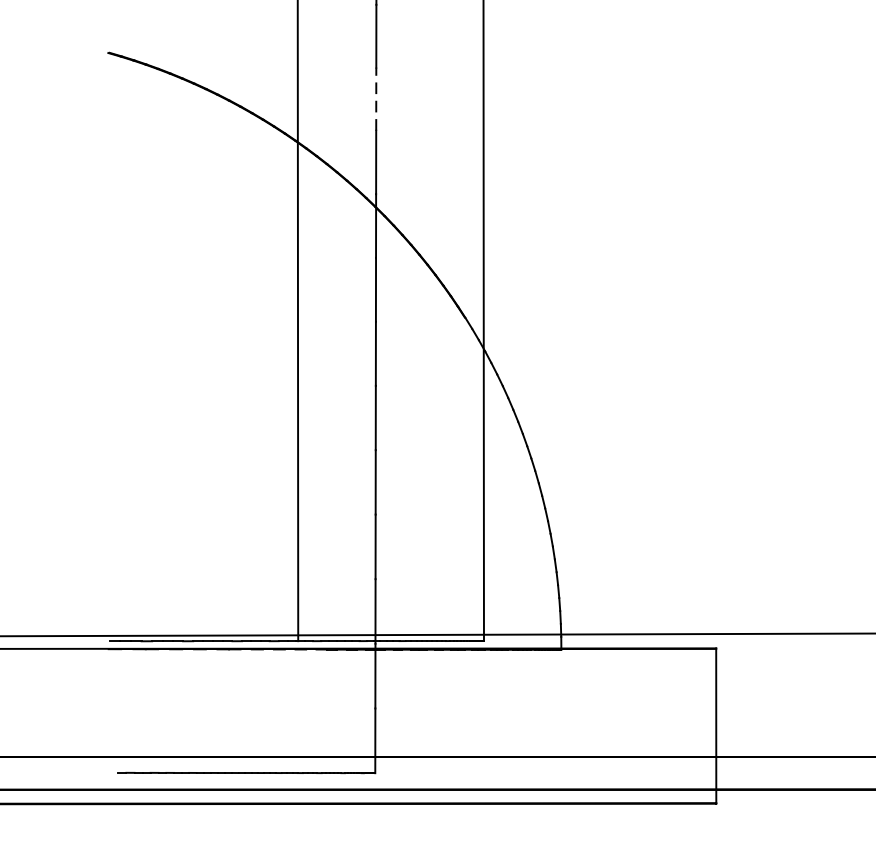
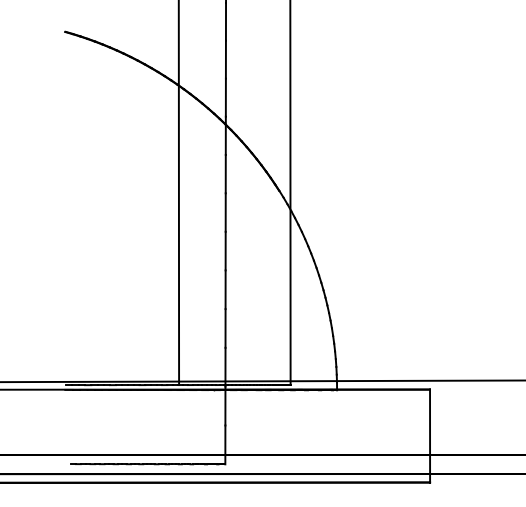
line: (375, 98) -> (225, 59), dashed -> solid

